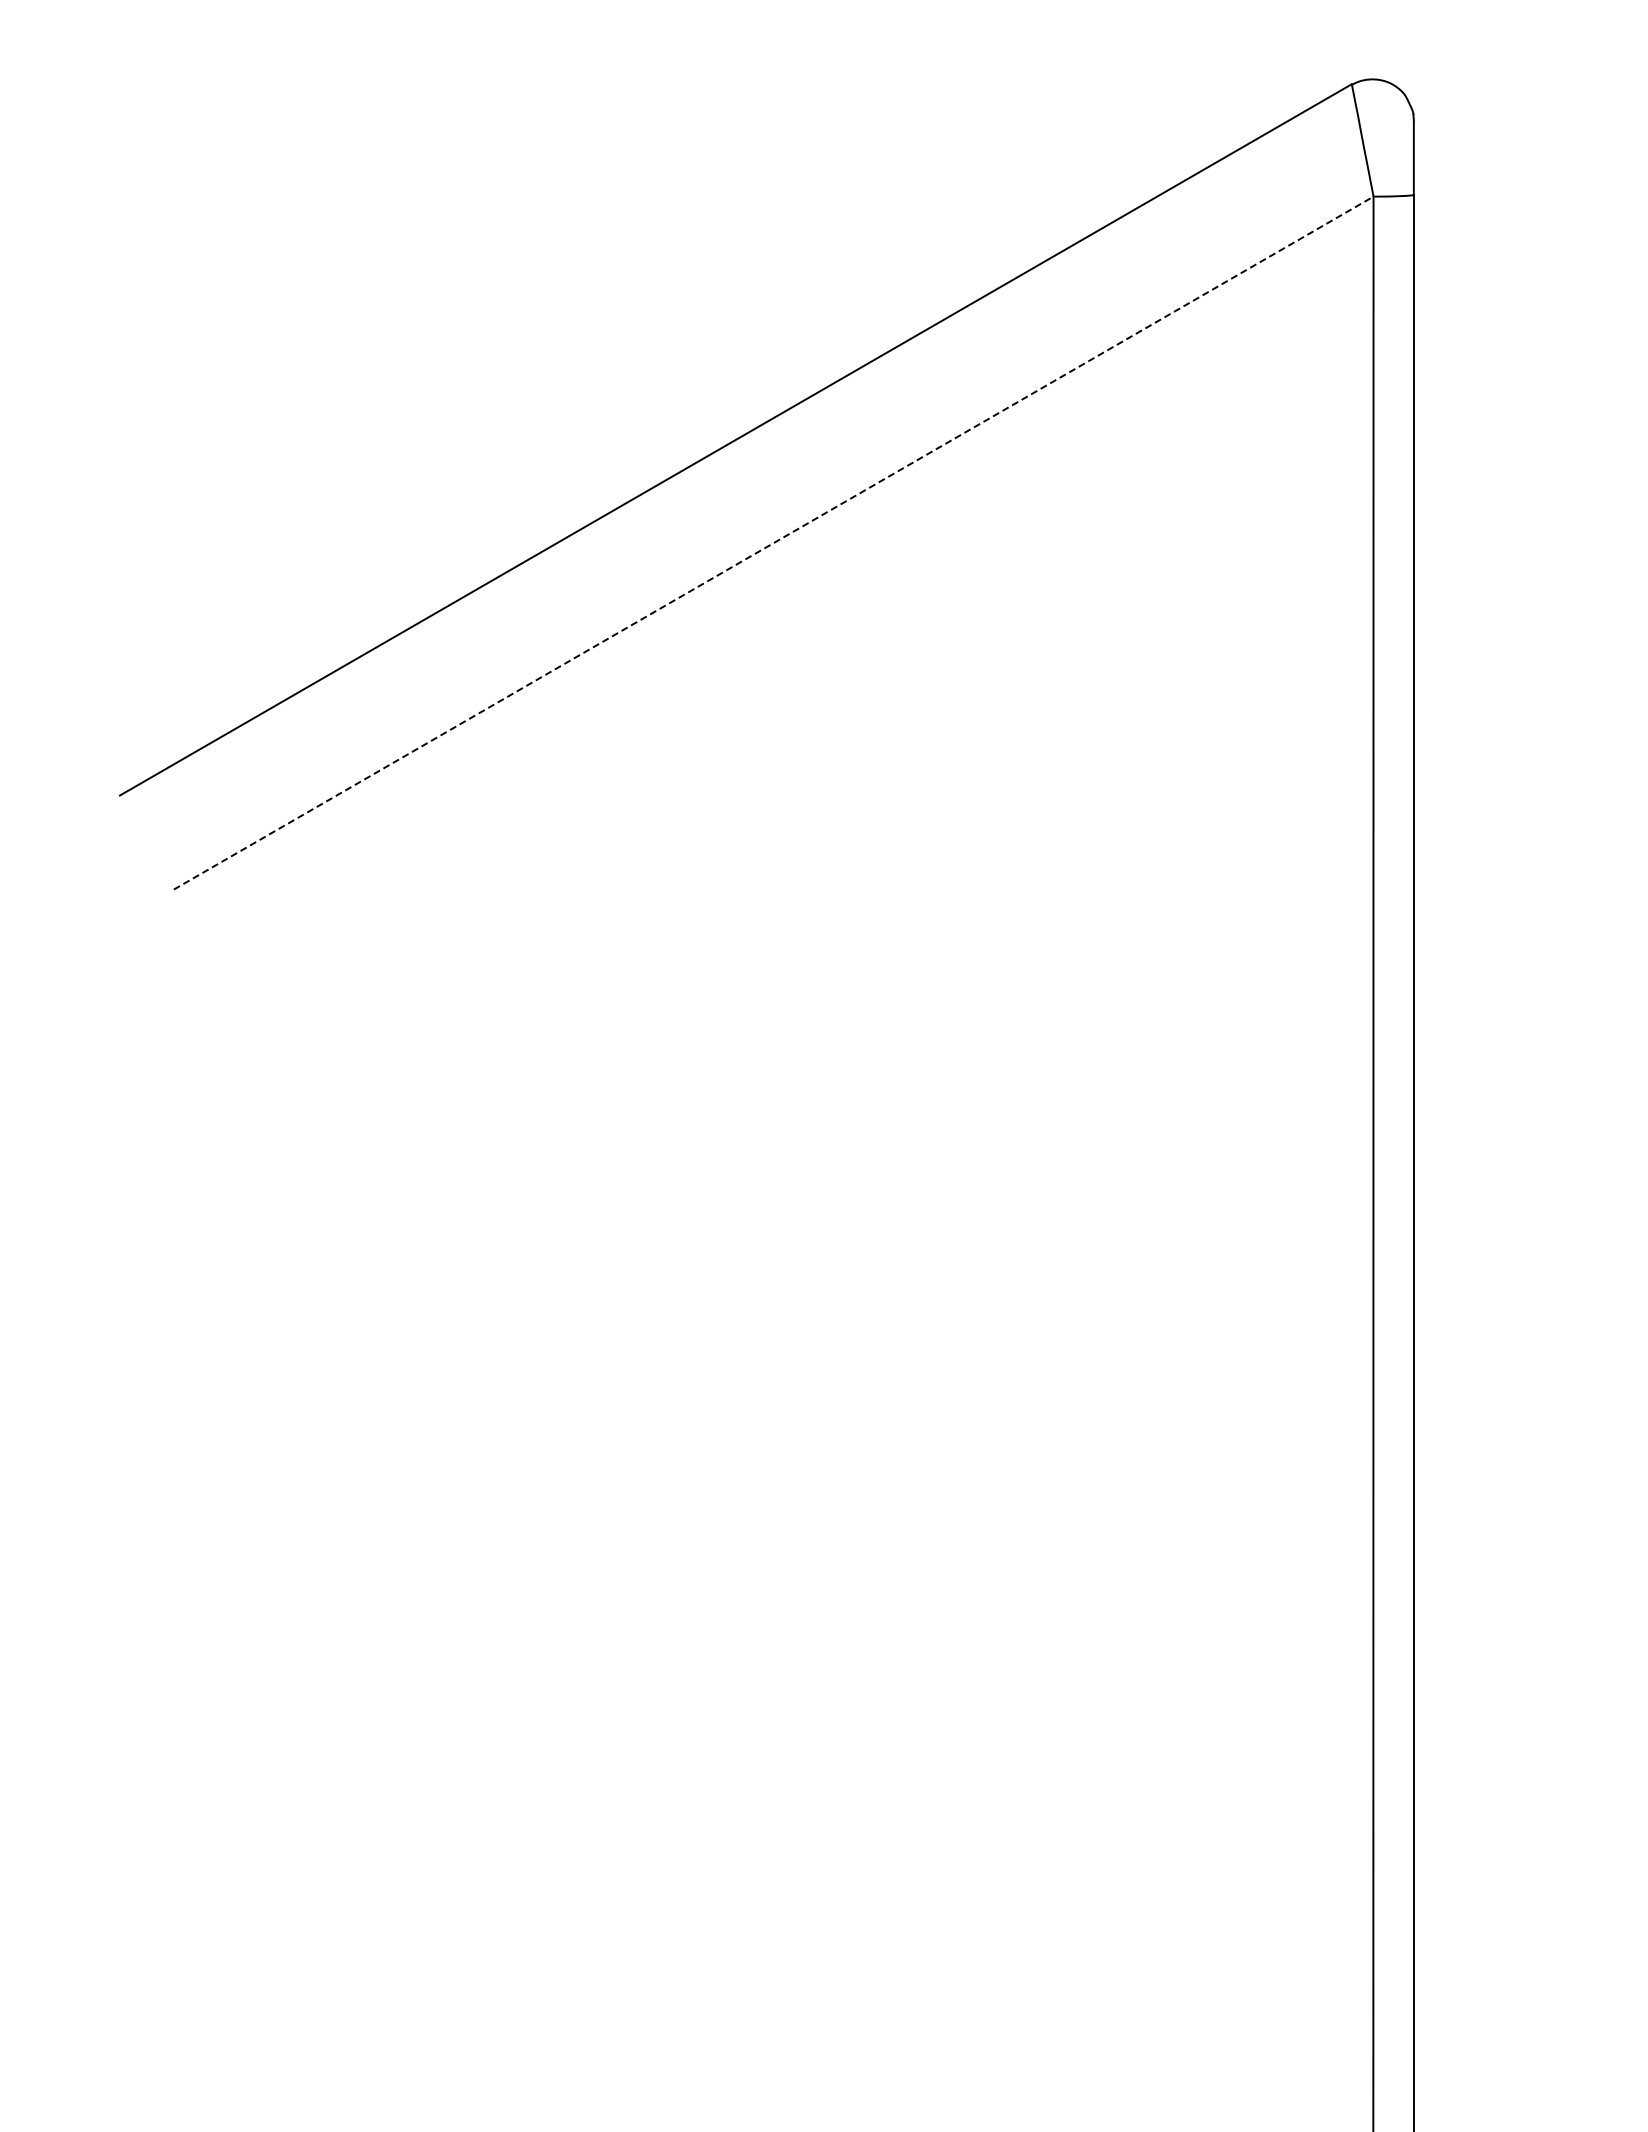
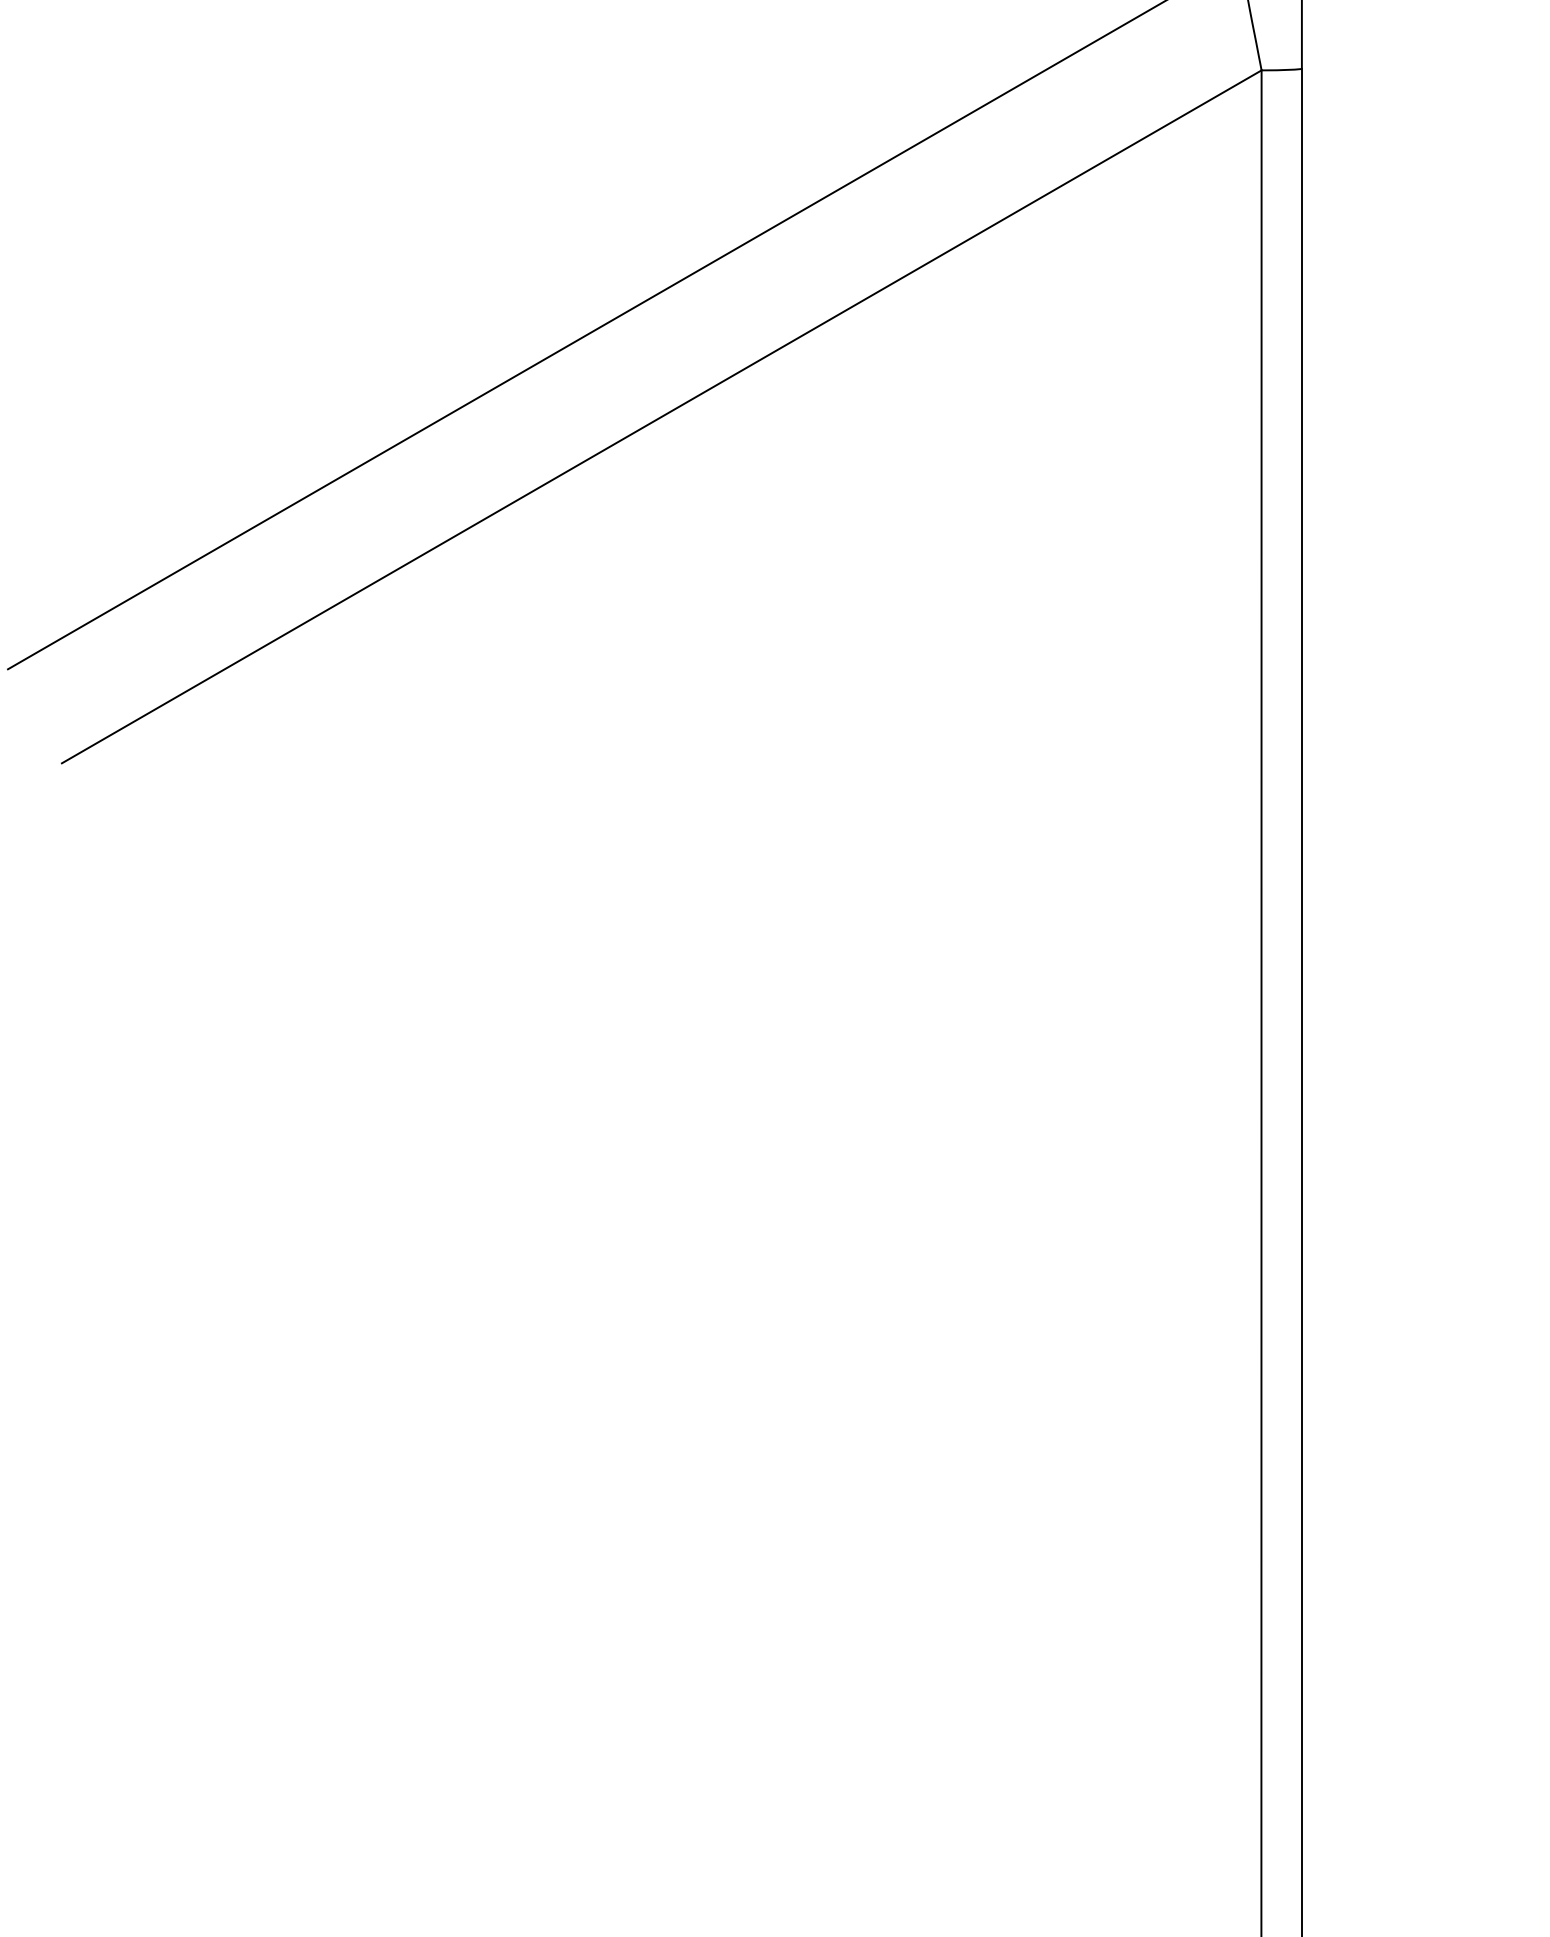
line: (773, 543) -> (661, 417), dashed -> solid

